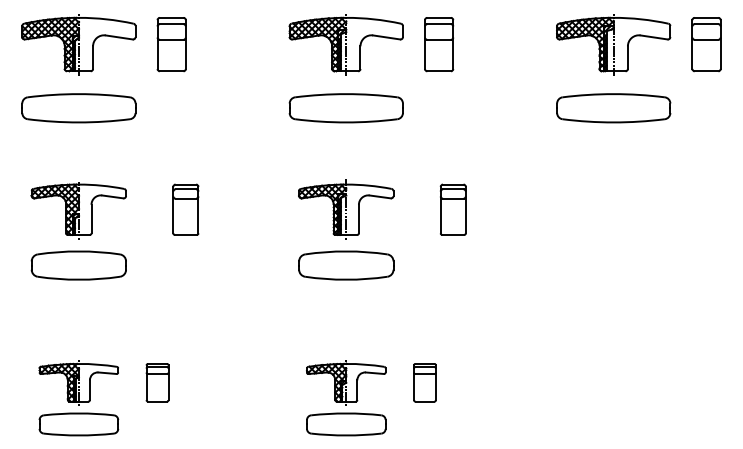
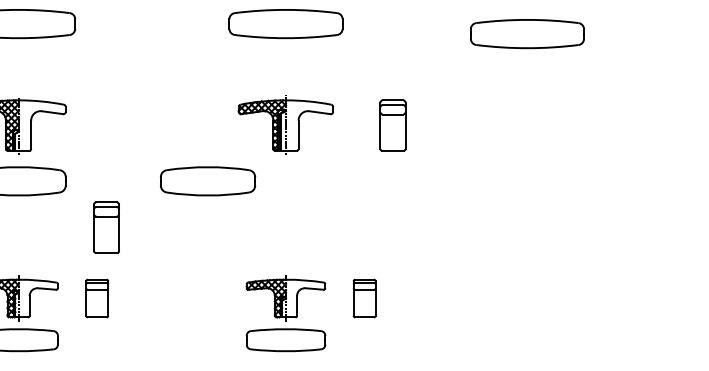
part: (613, 108) -> (527, 34), moved
part: (185, 209) -> (106, 227), moved
part: (346, 265) -> (208, 181), moved

